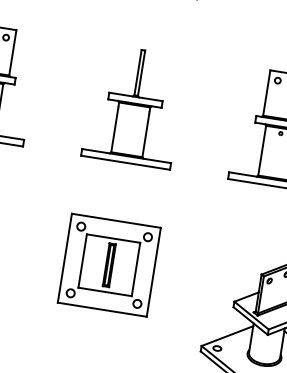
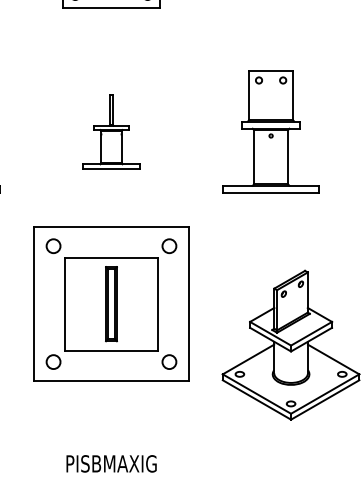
part: (134, 106) -> (111, 131), size x0.6
part: (109, 265) -> (111, 304), size x1.6

